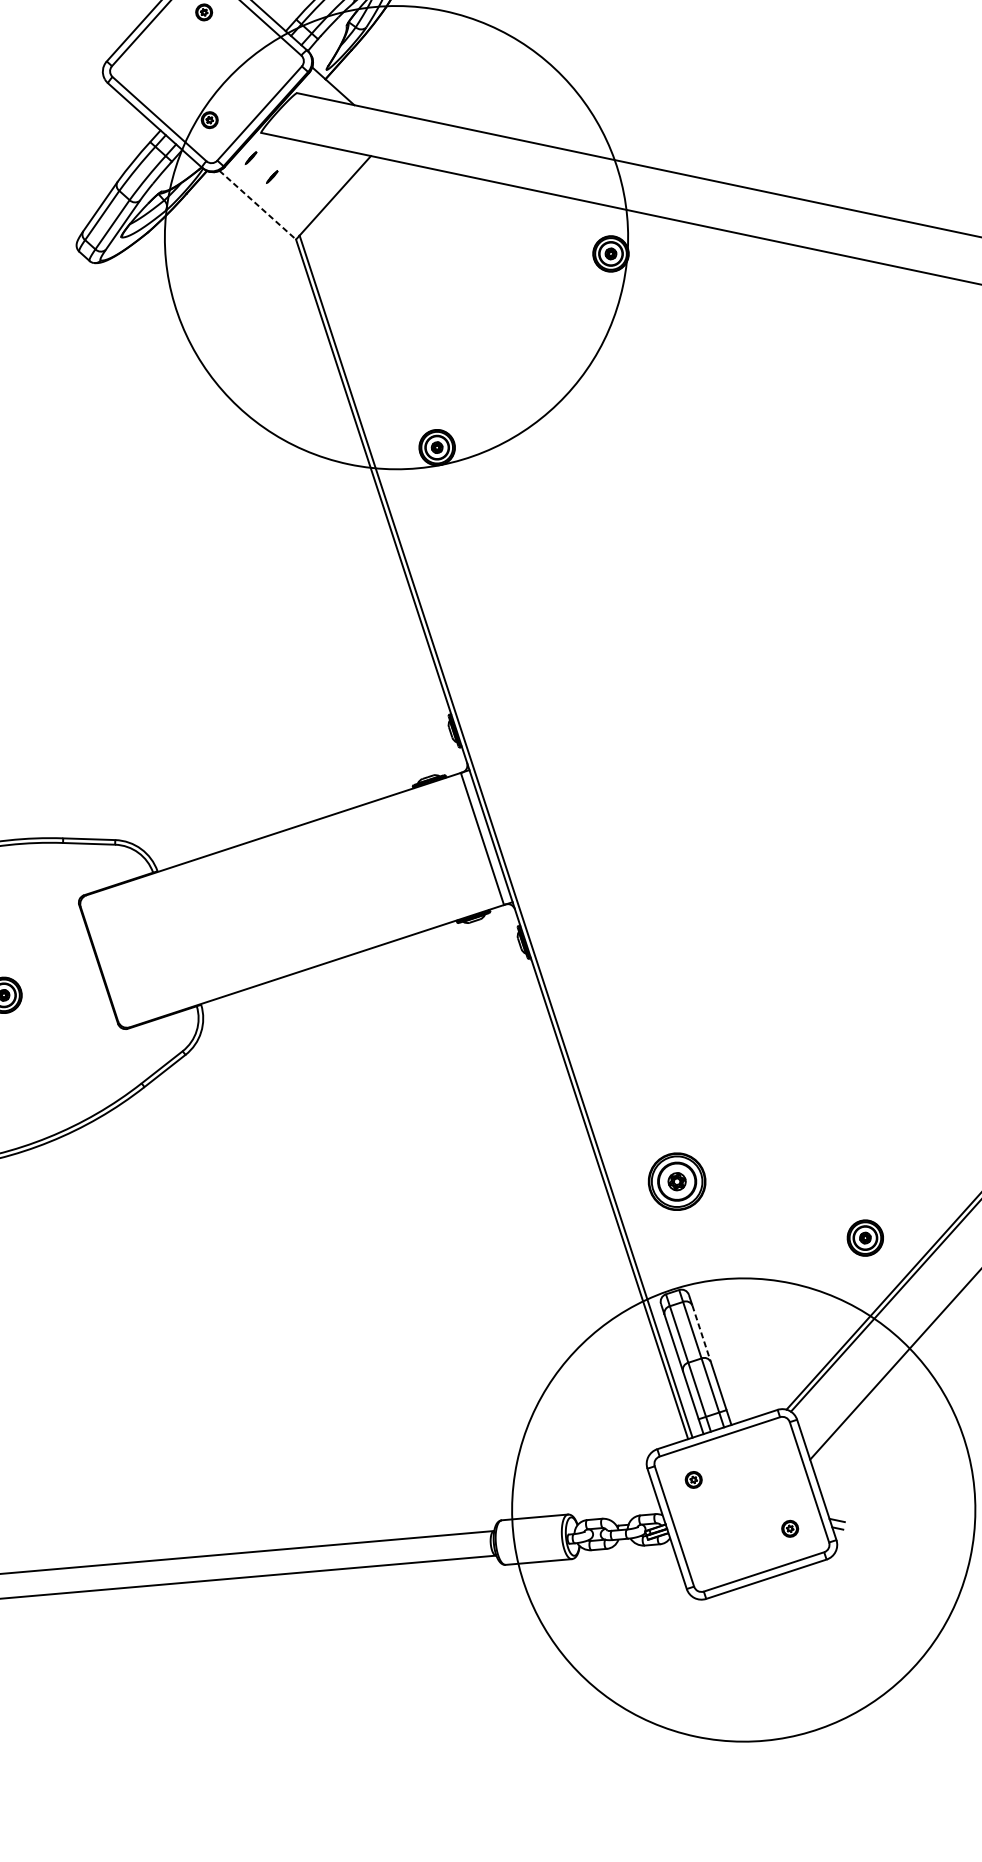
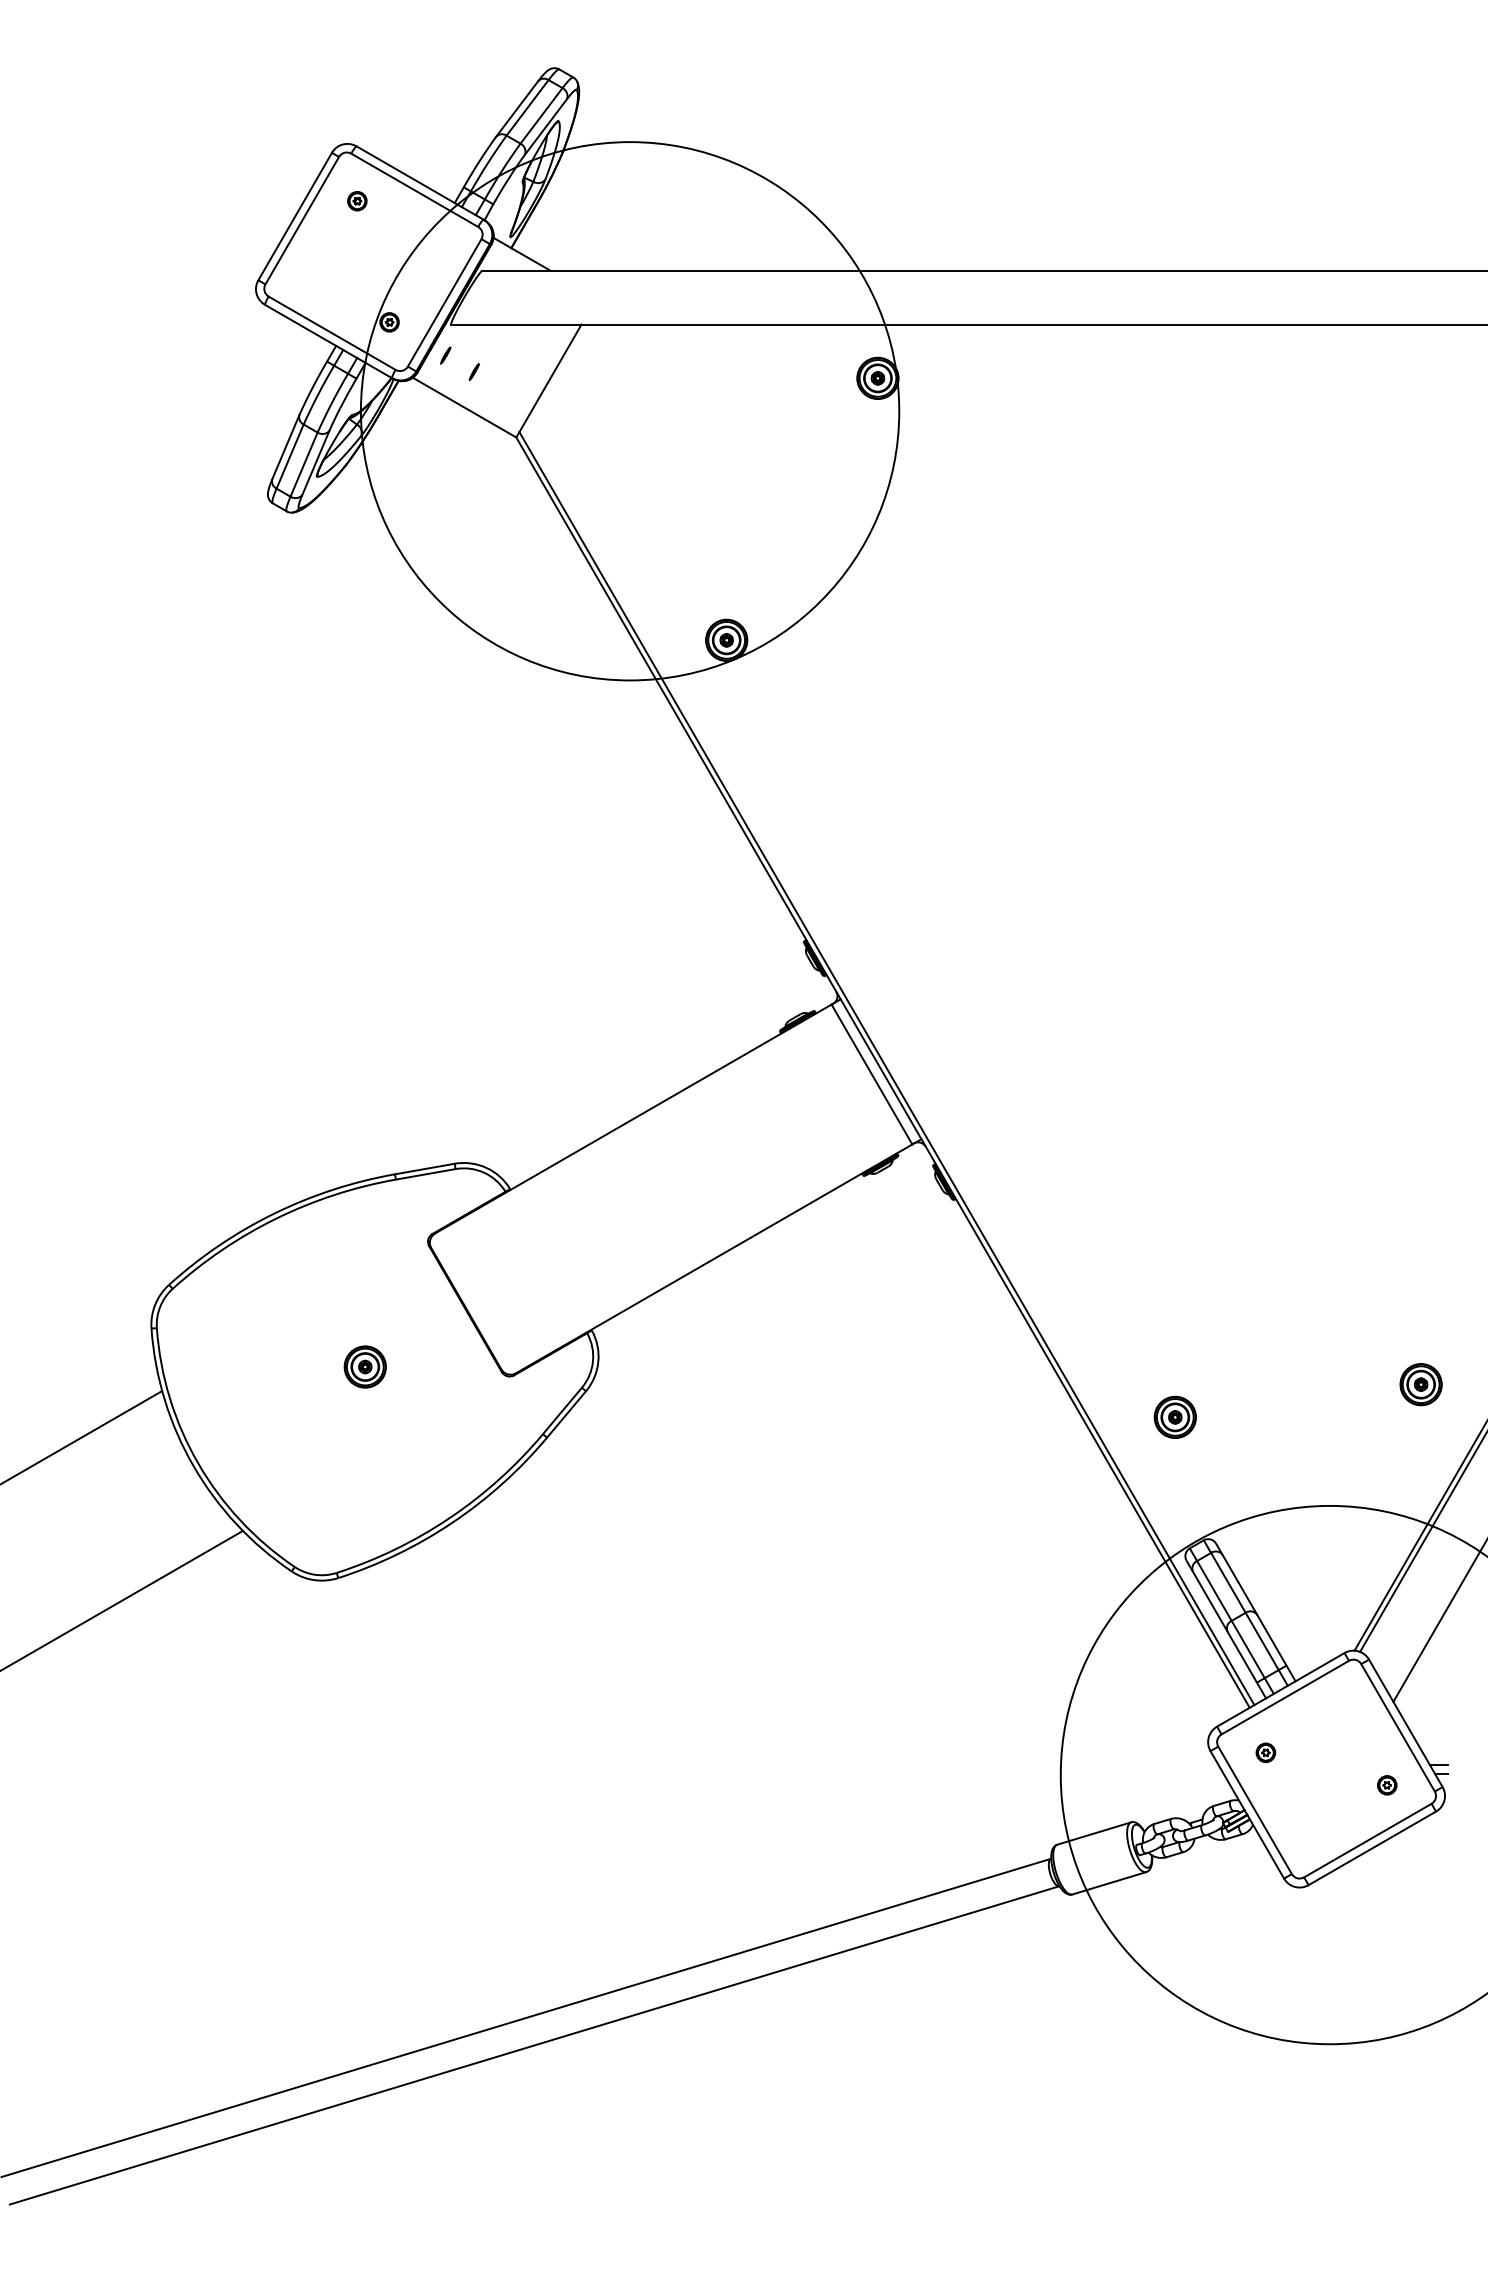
line: (257, 205) -> (464, 407), dashed -> solid
part: (676, 1180) -> (1174, 1416), size x0.62
part: (864, 1237) -> (1420, 1384), moved
line: (701, 1333) -> (1239, 1584), dashed -> solid

